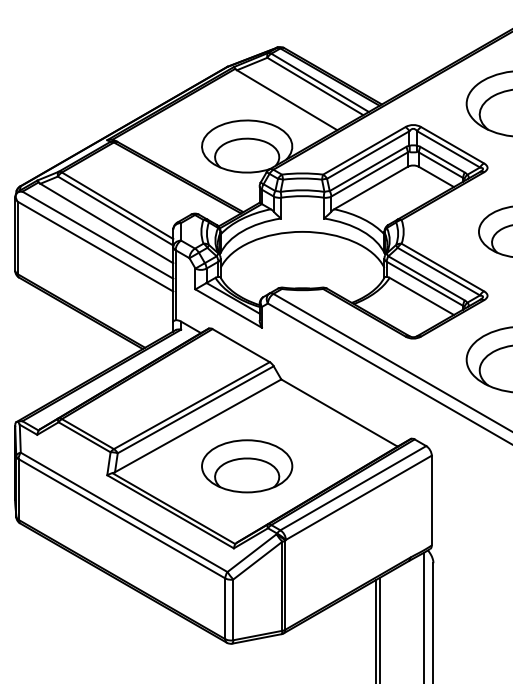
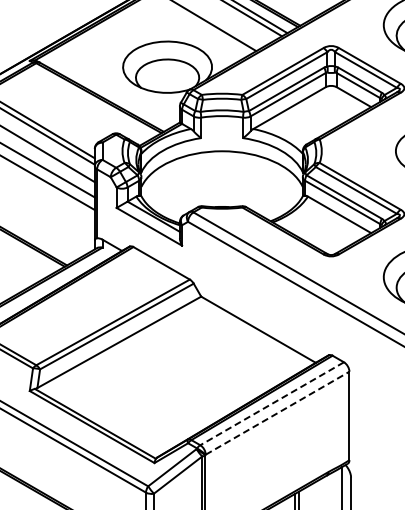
part: (247, 466) -> (167, 382), removed
line: (352, 488) -> (271, 404), solid -> dashed
line: (359, 497) -> (278, 412), solid -> dashed

